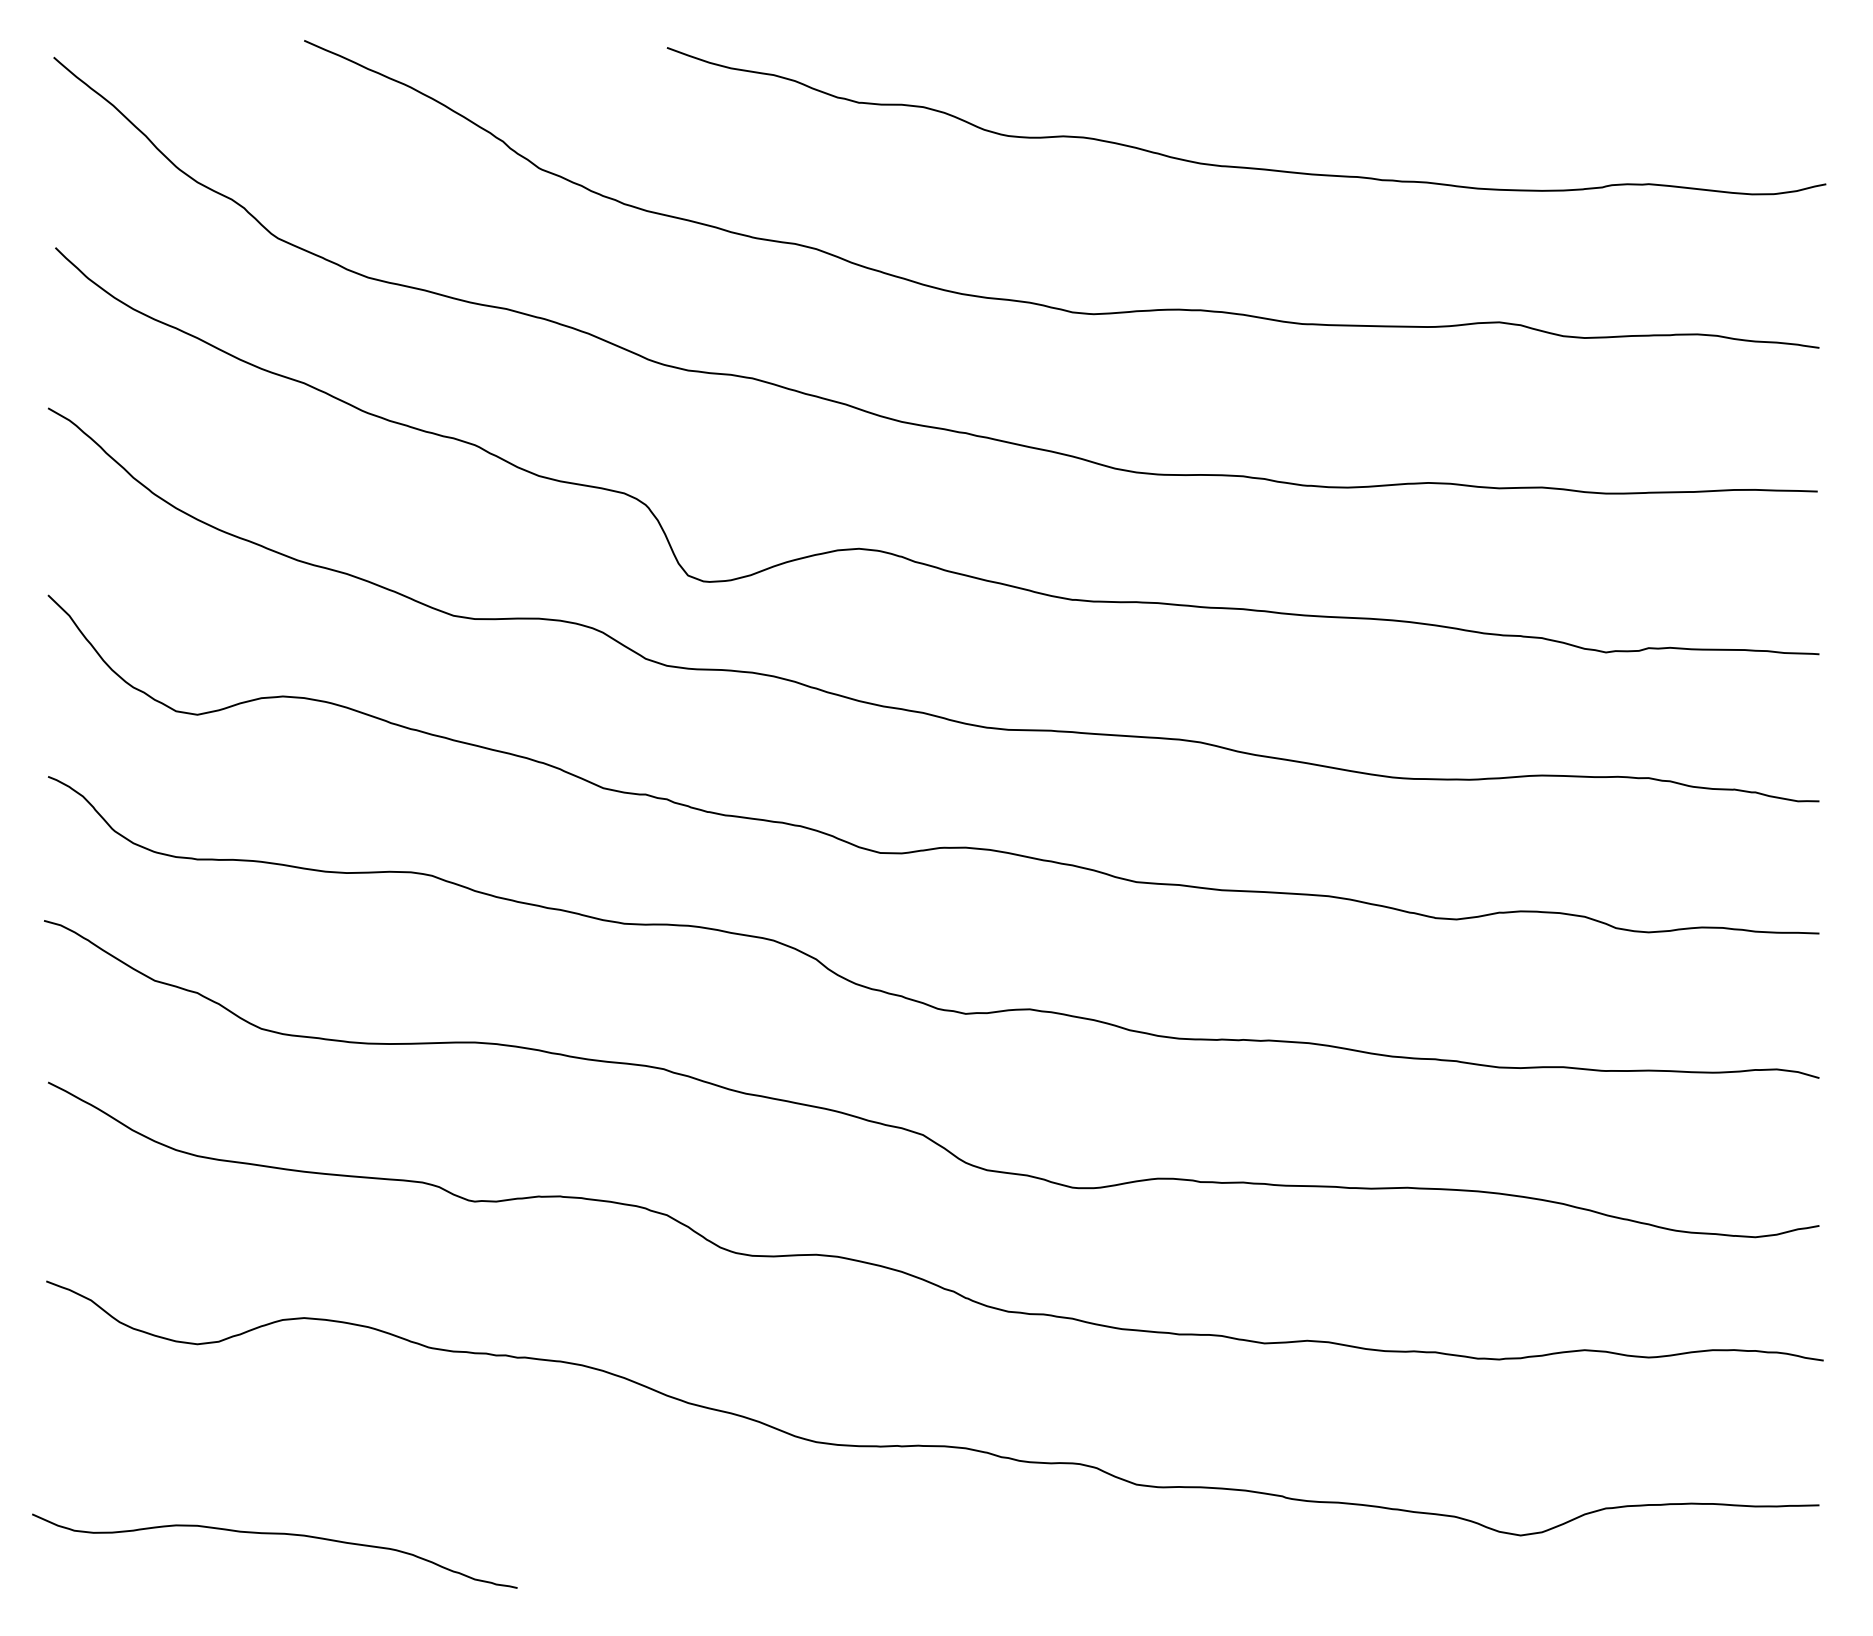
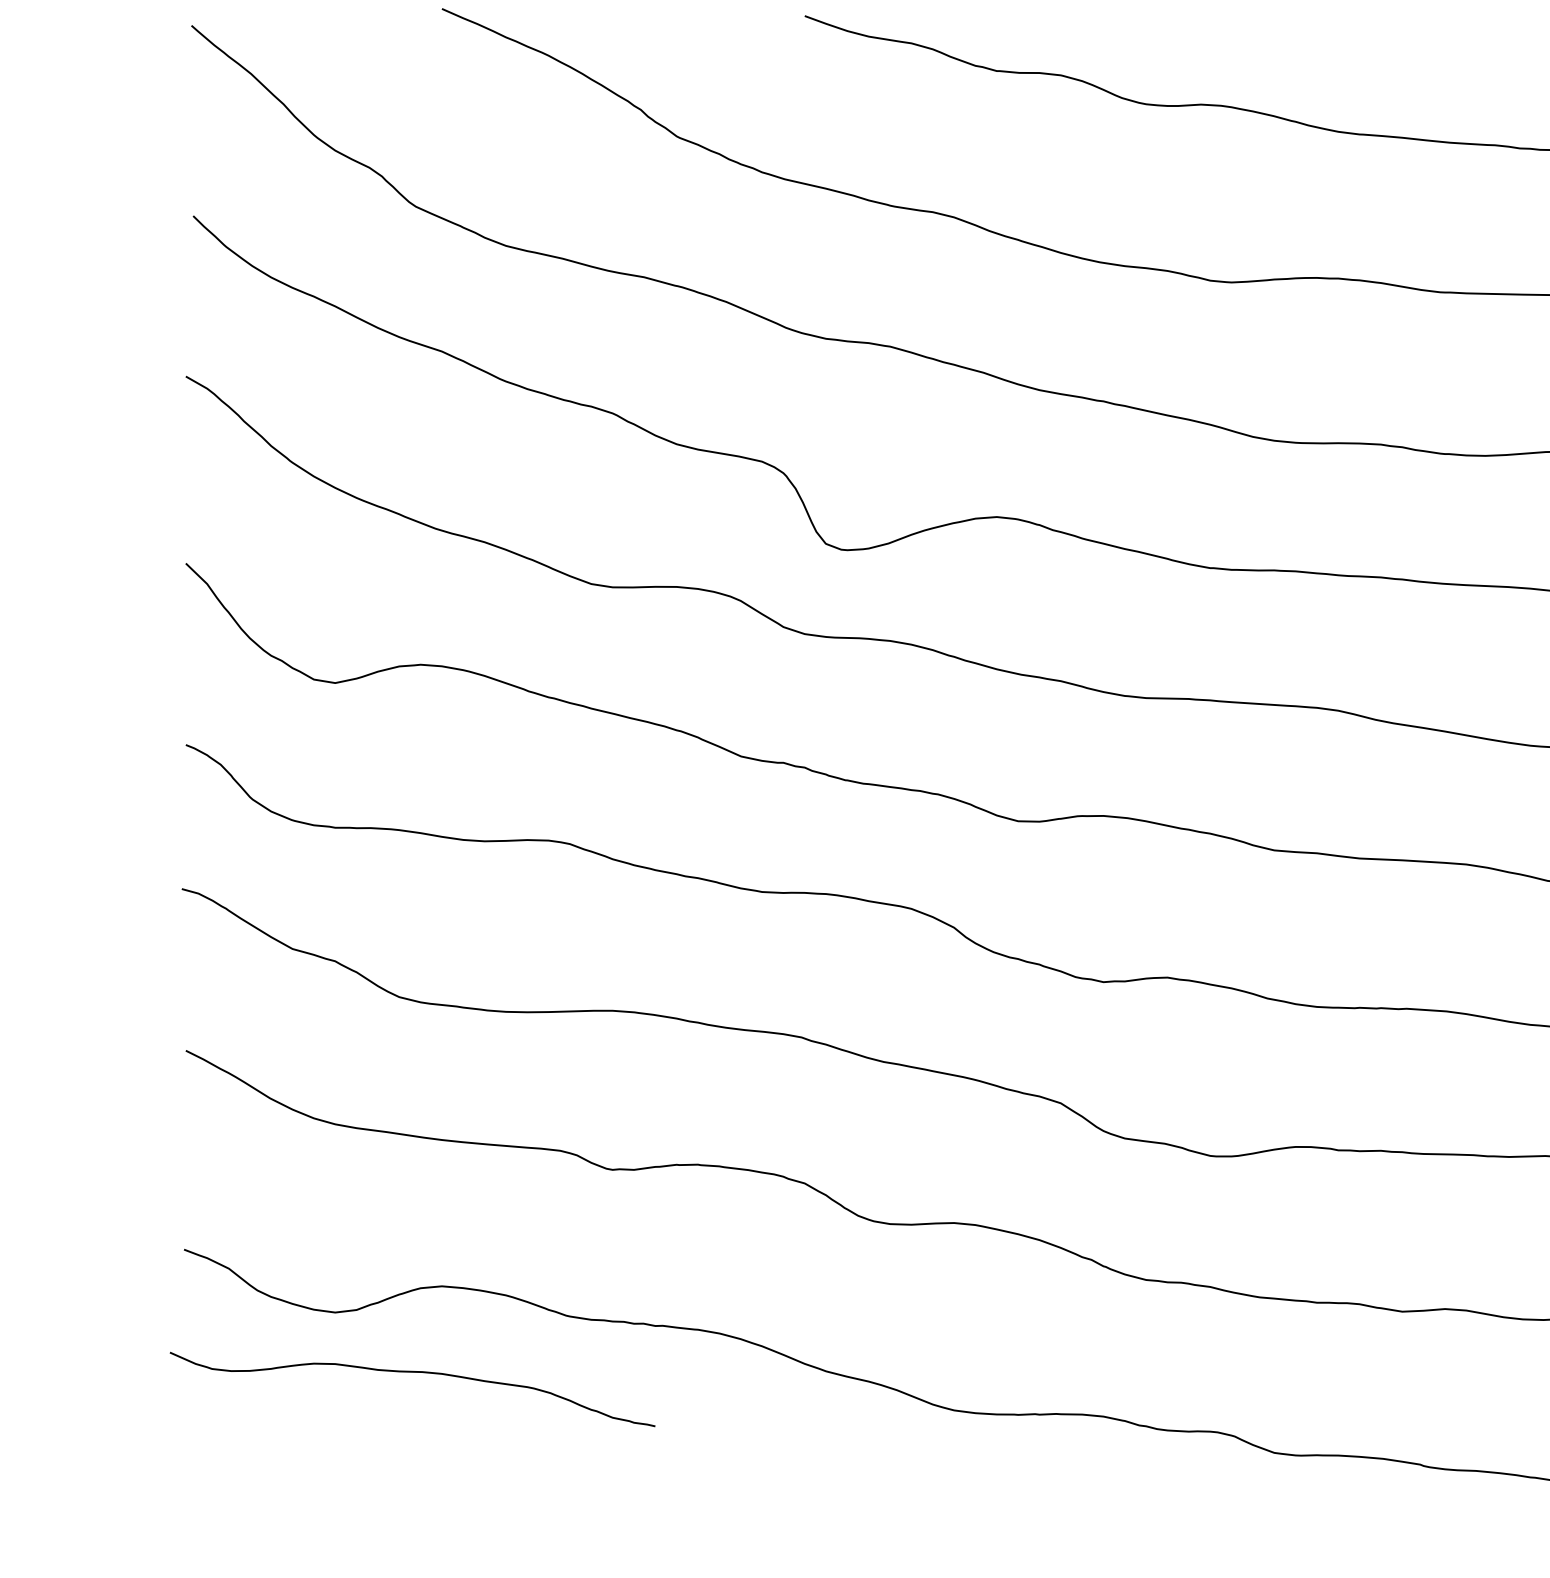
curve: (274, 1534) -> (412, 1372), moved

